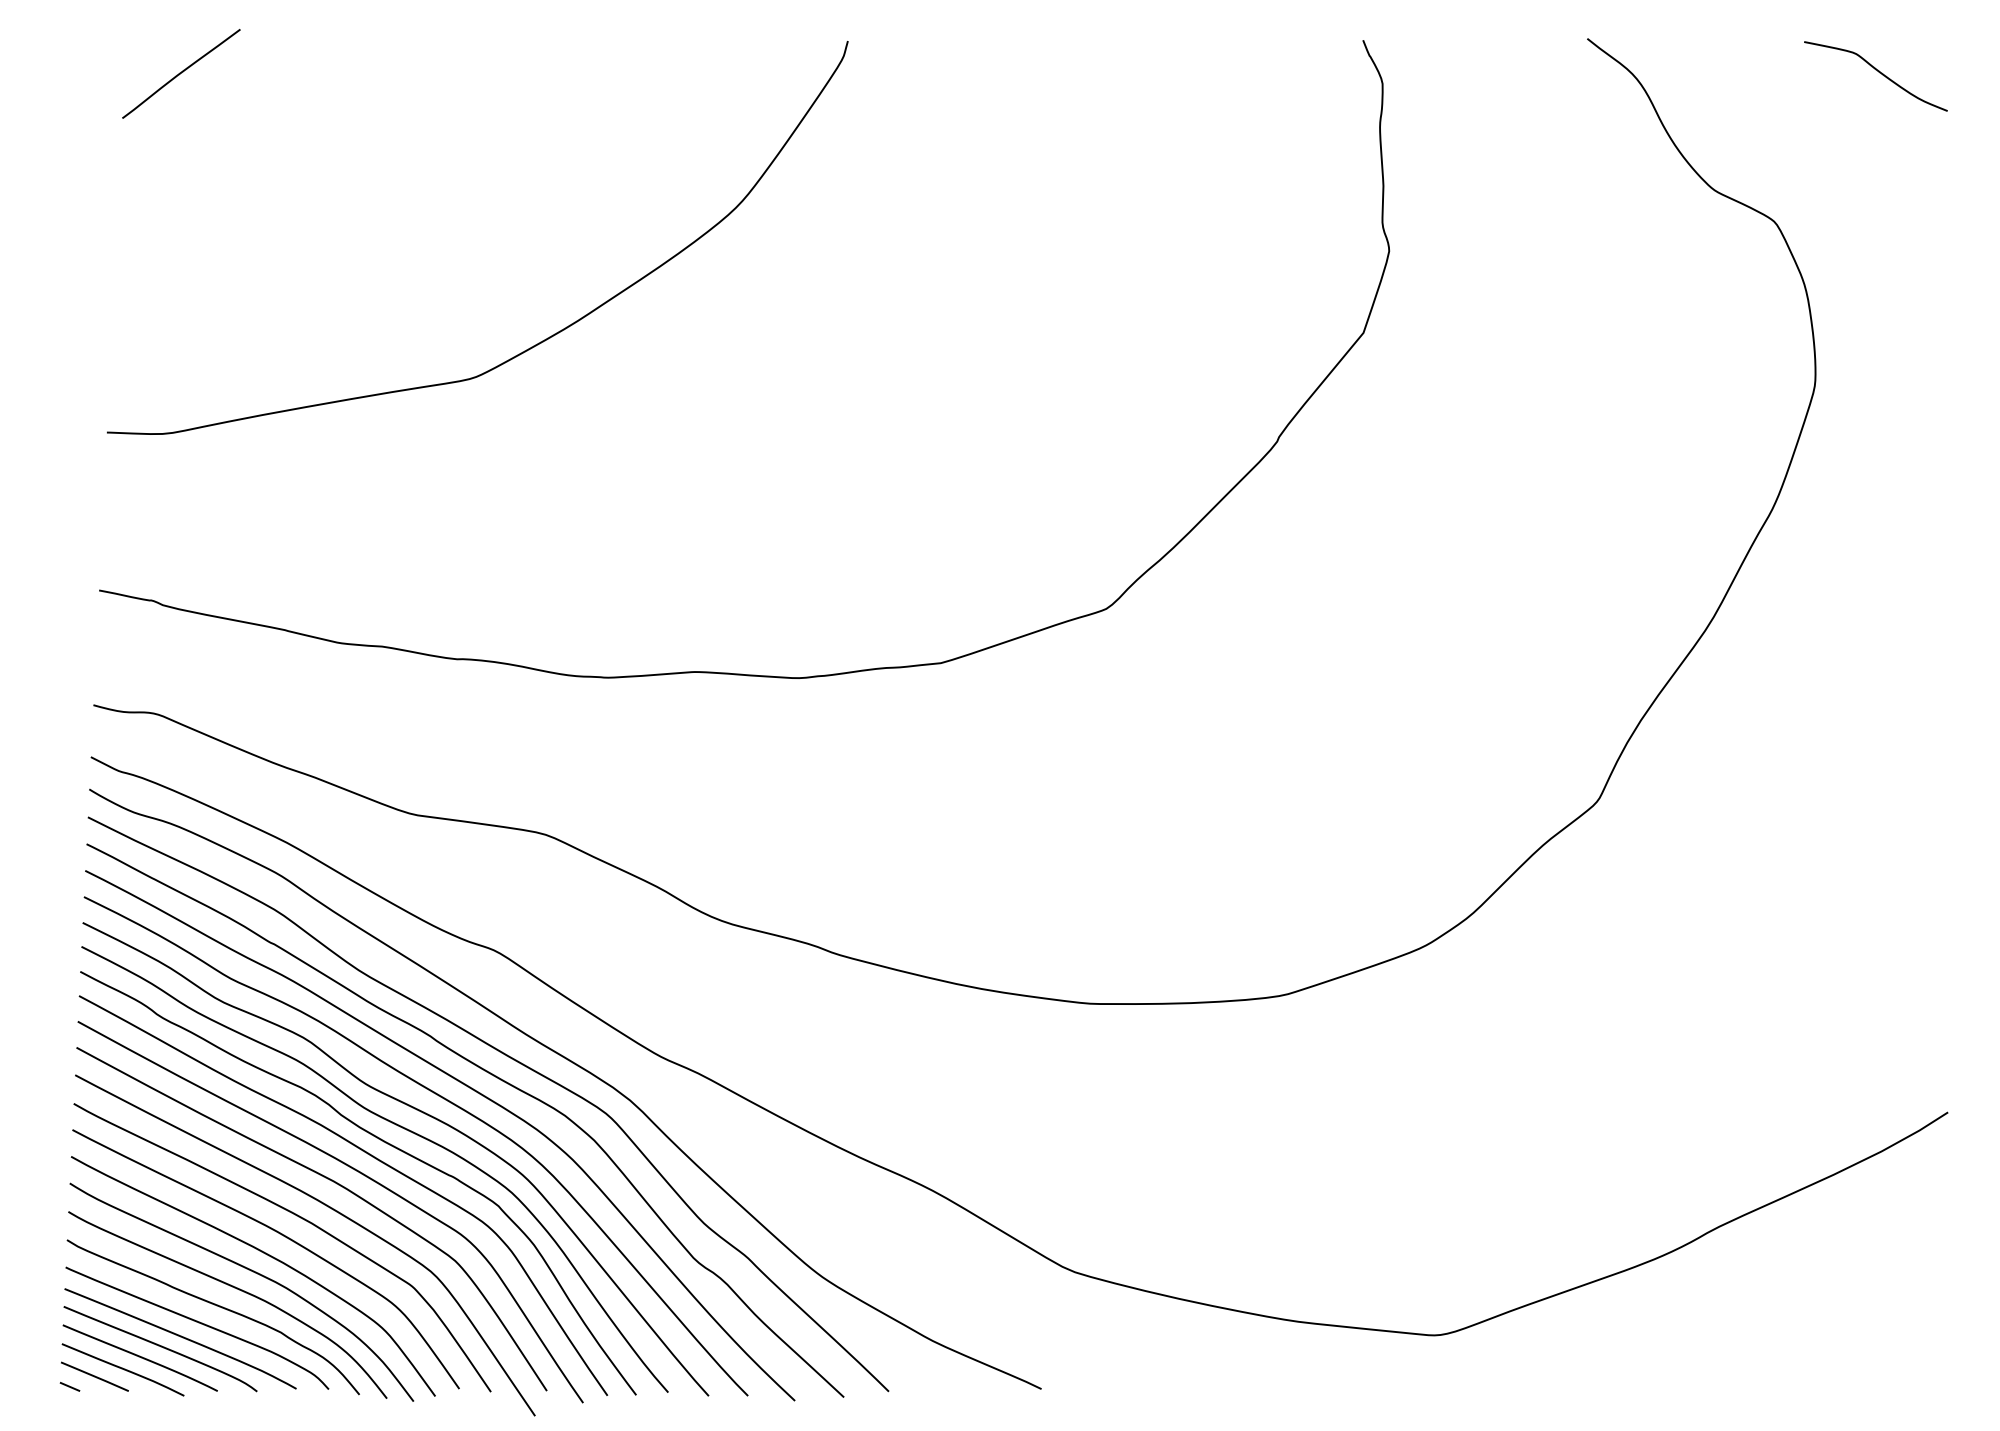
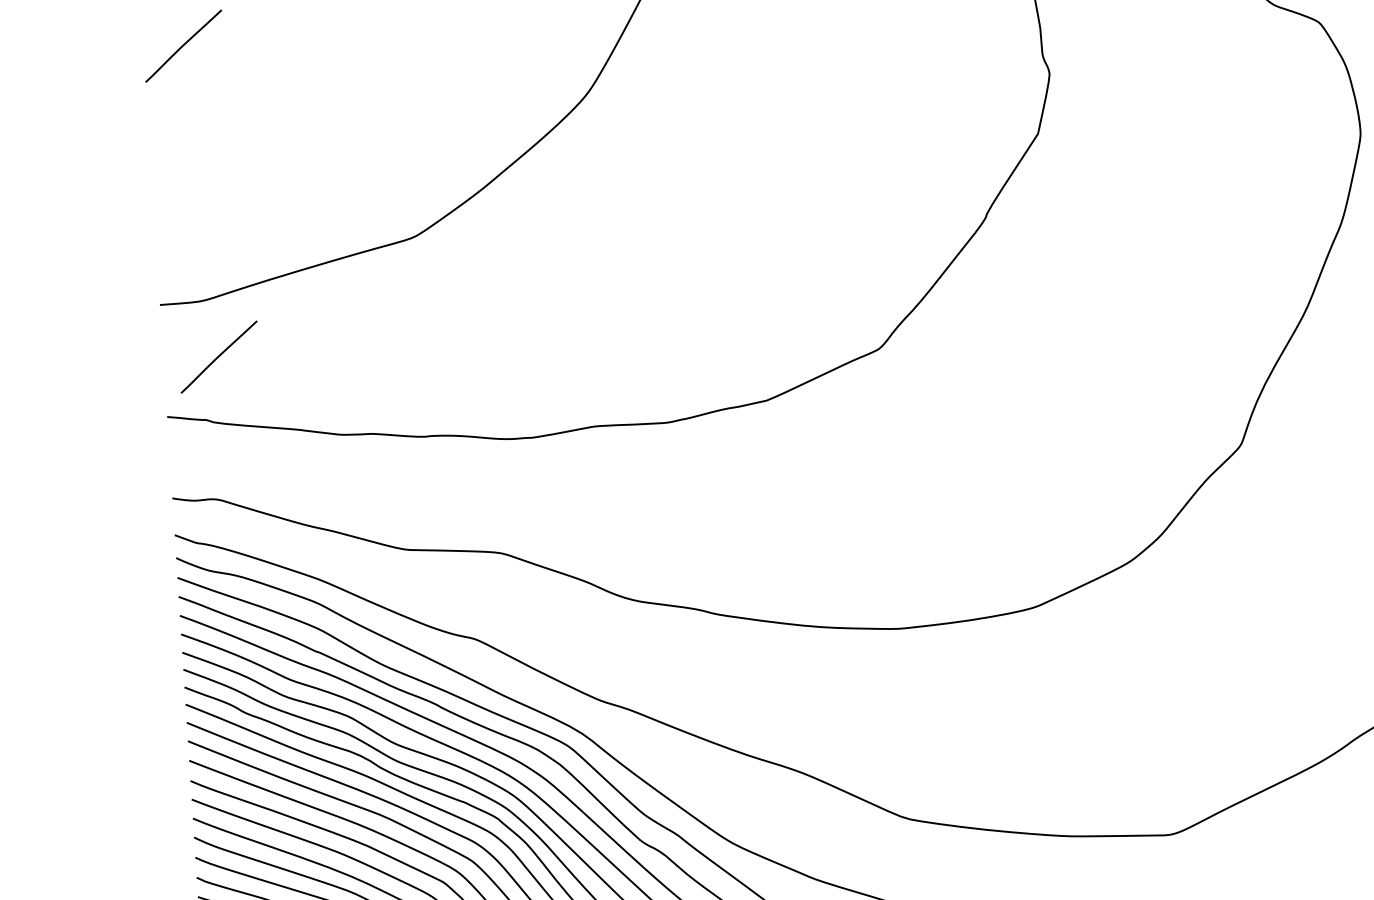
curve: (181, 514) -> (219, 356), added

